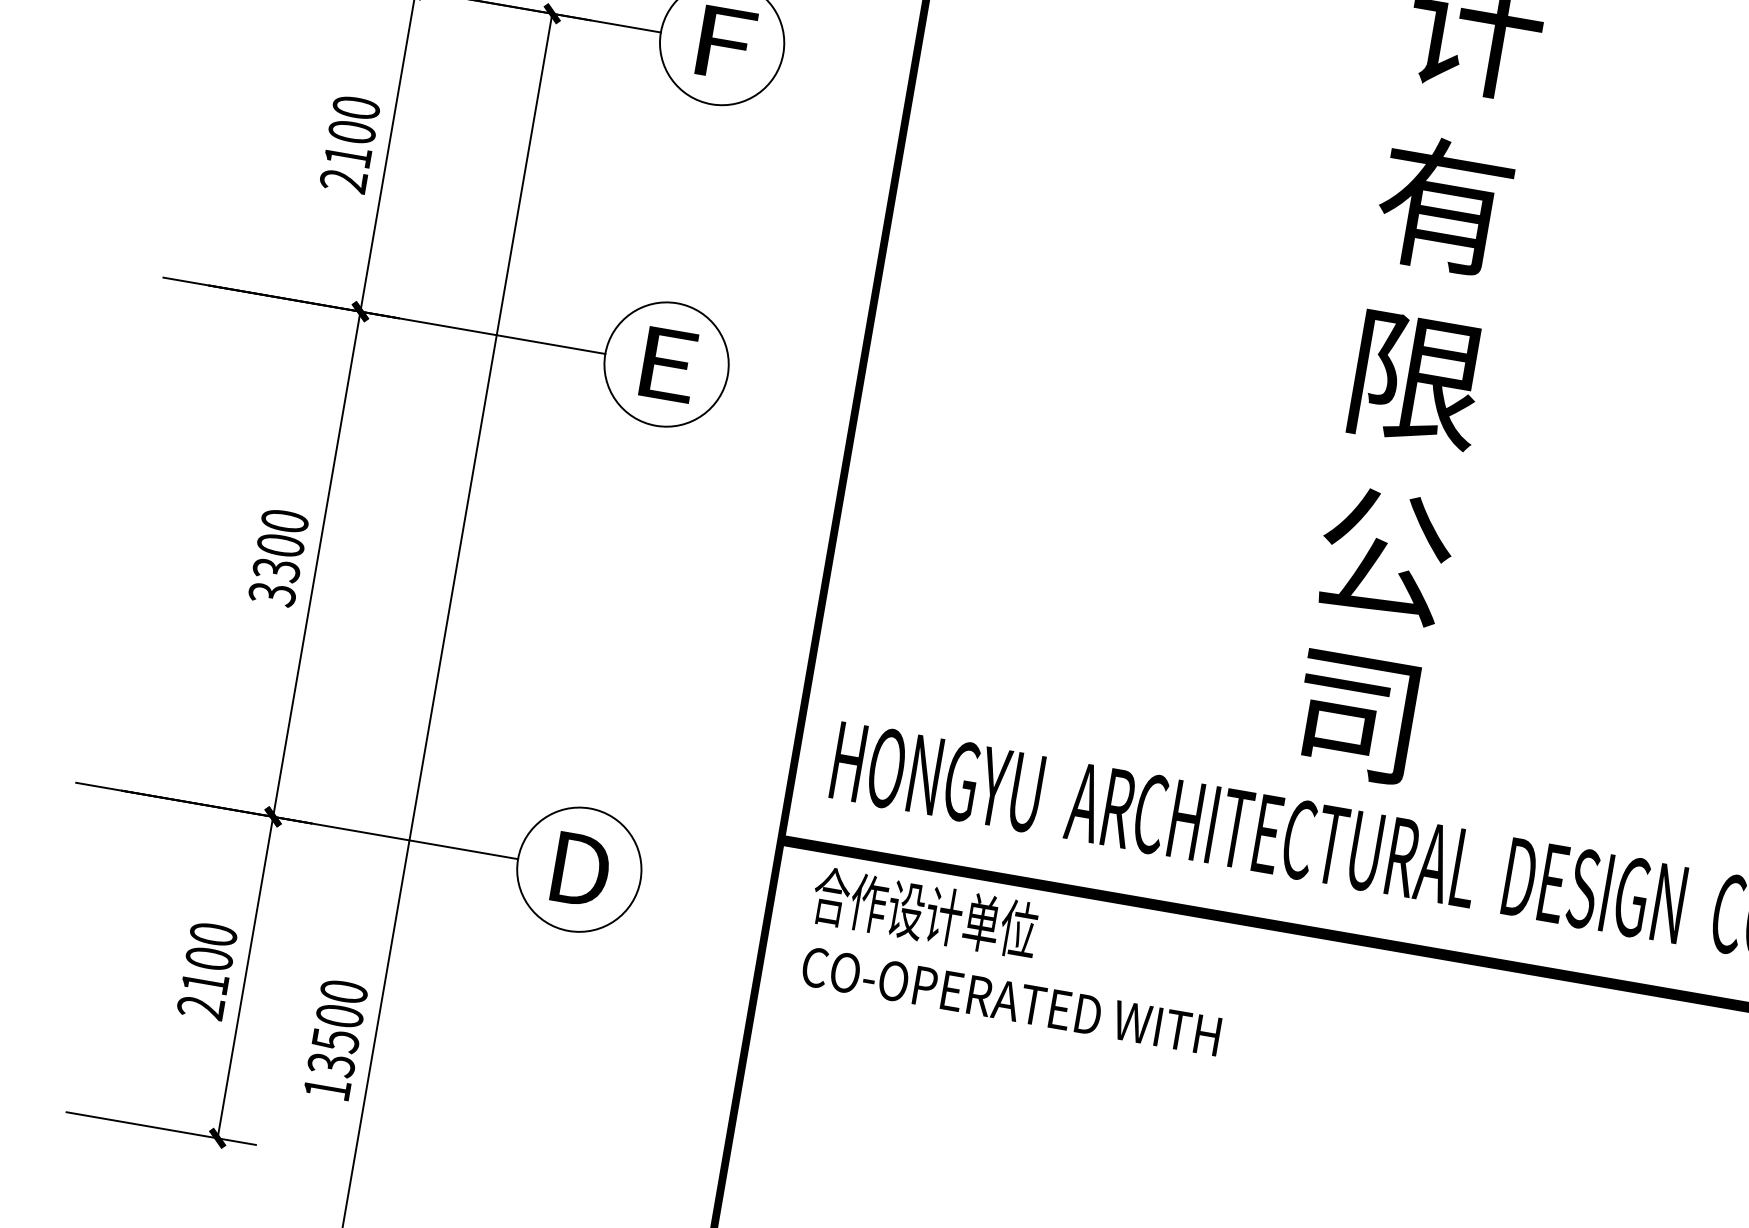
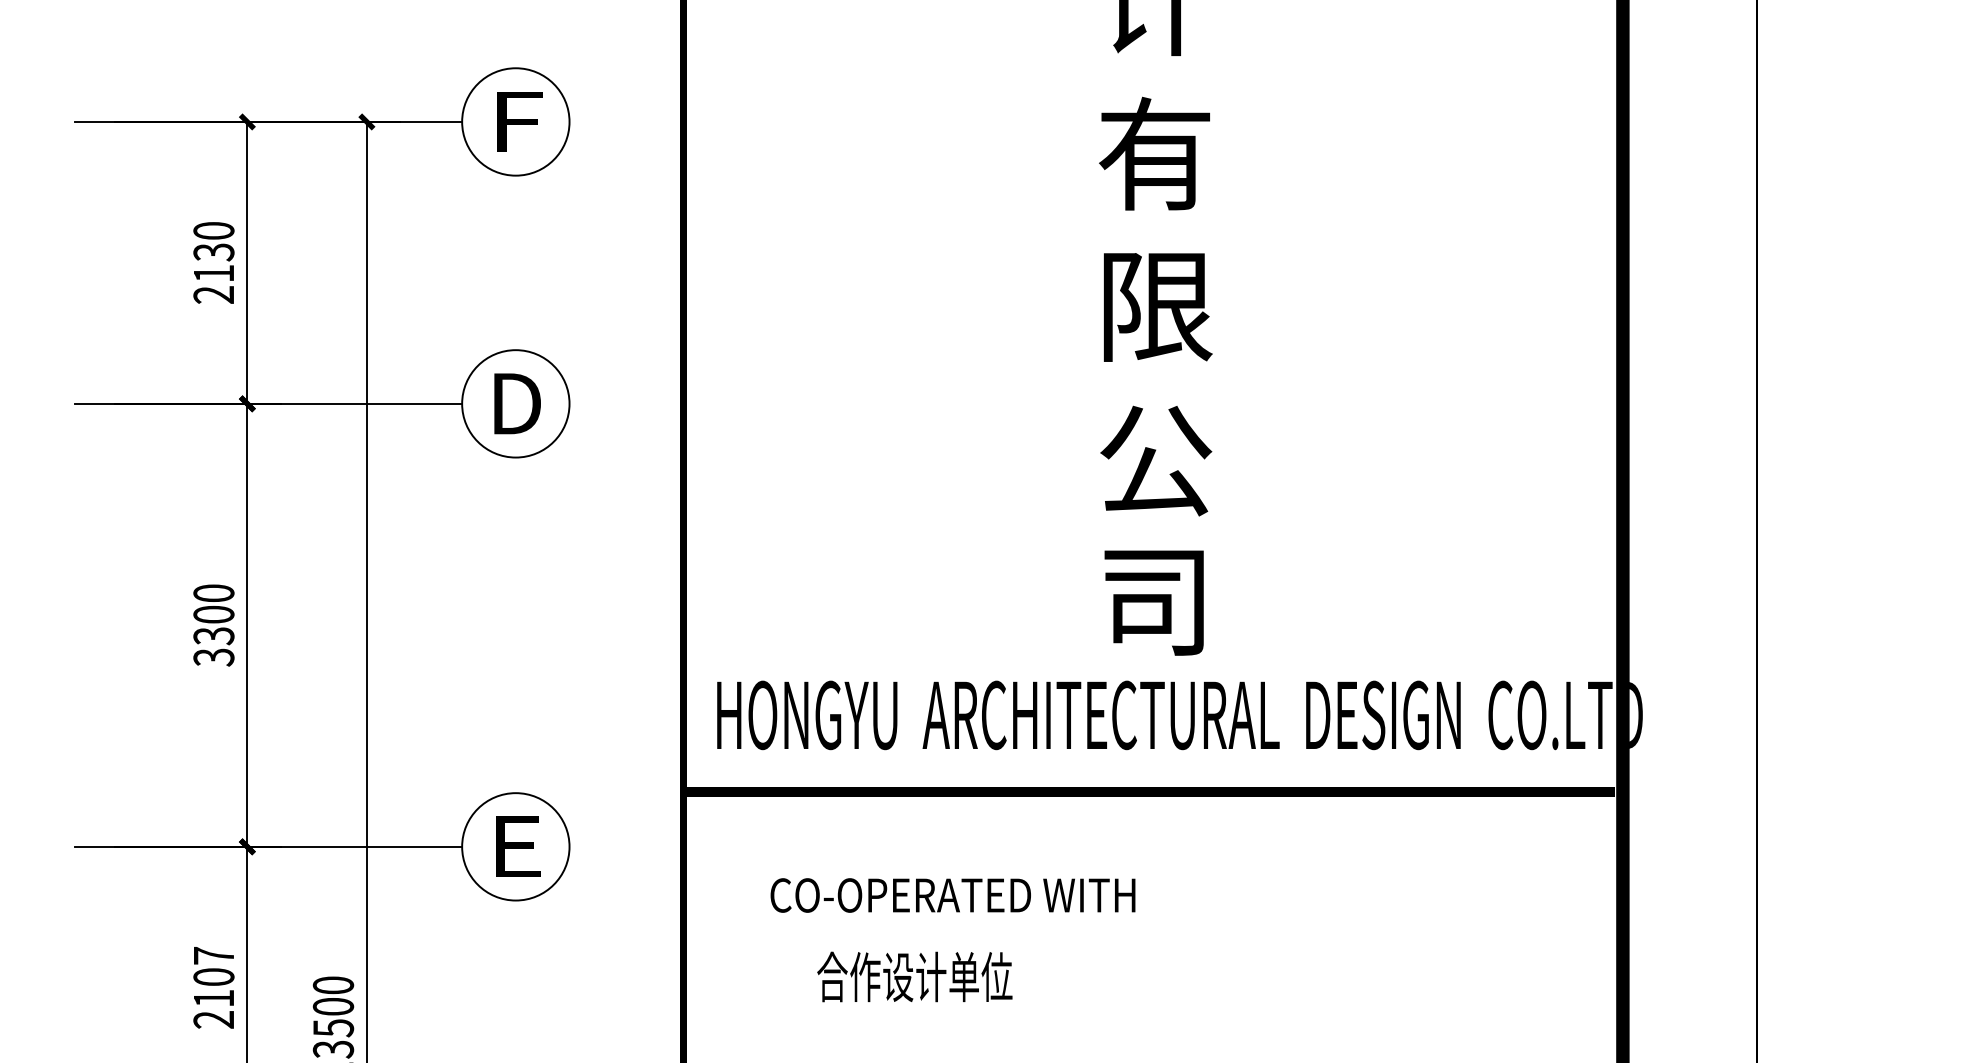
text: (351, 132) -> (213, 252), 2100 -> 2130
text: (668, 364) -> (517, 403), E -> D
text: (581, 869) -> (517, 846), D -> E
text: (925, 912) -> (914, 976), moved
text: (213, 934) -> (213, 955), 2100 -> 2107
text: (1010, 1001) -> (952, 895), moved

